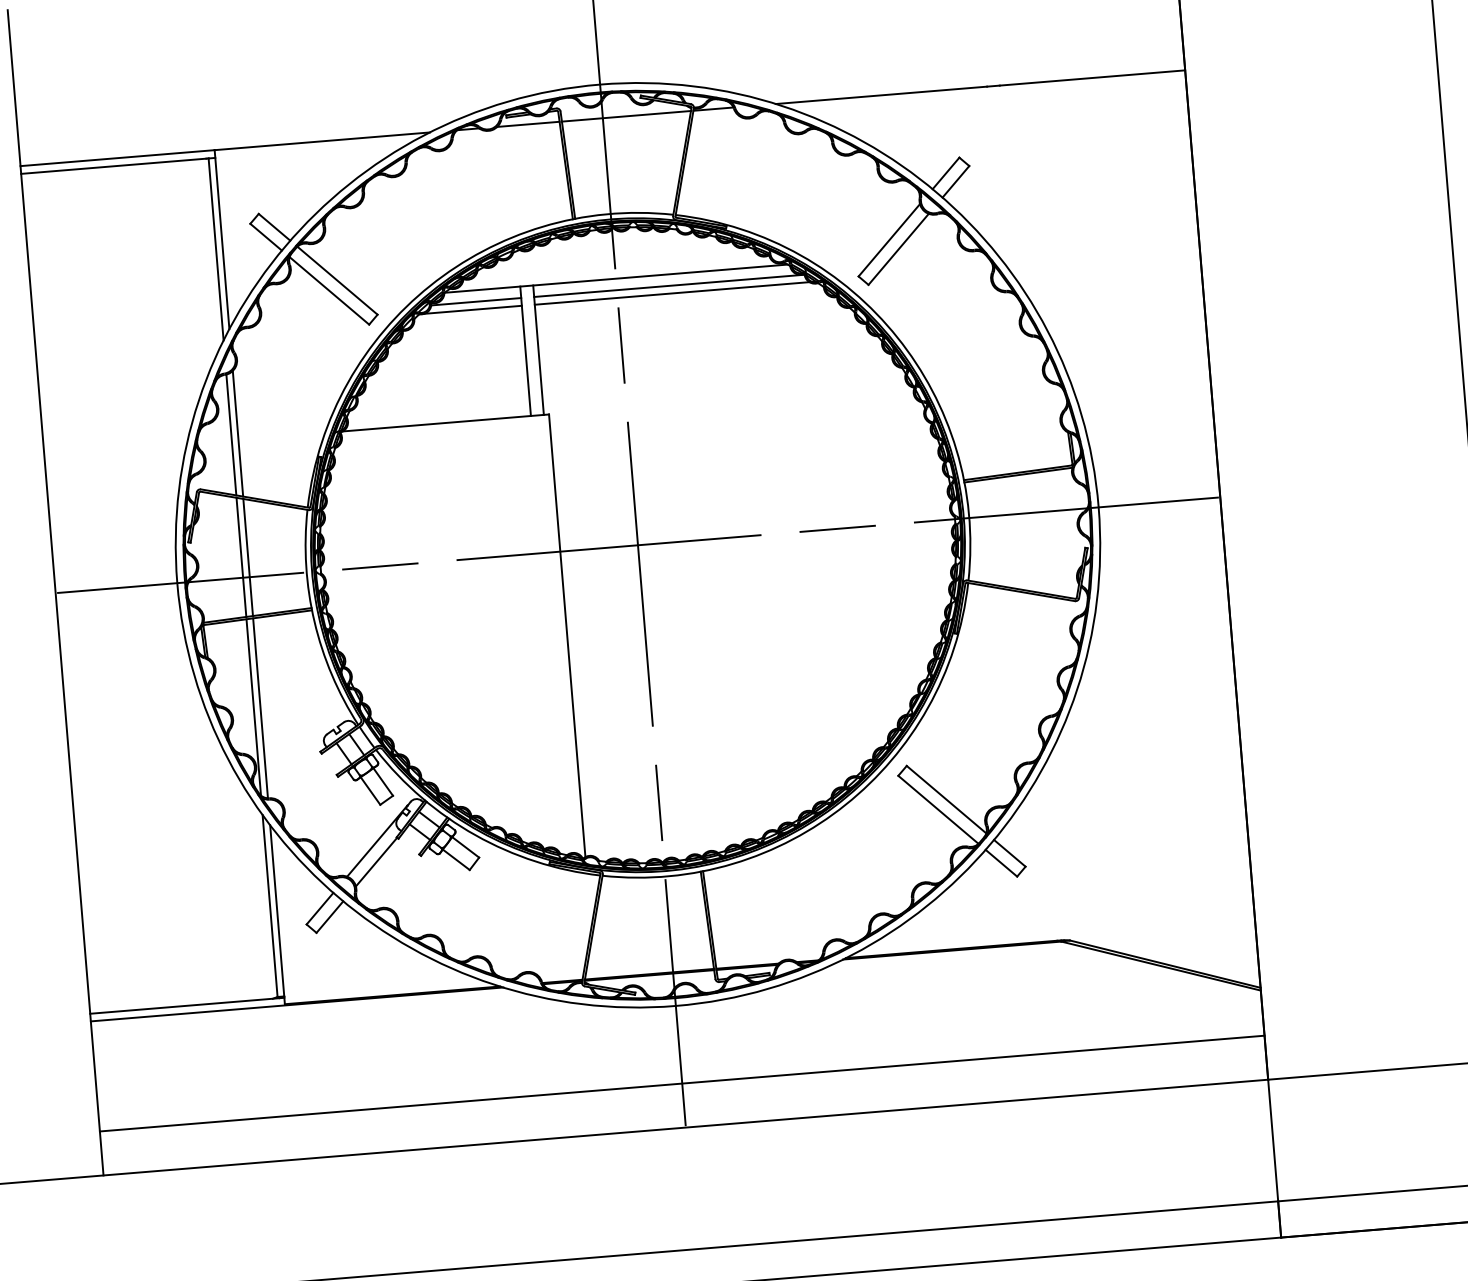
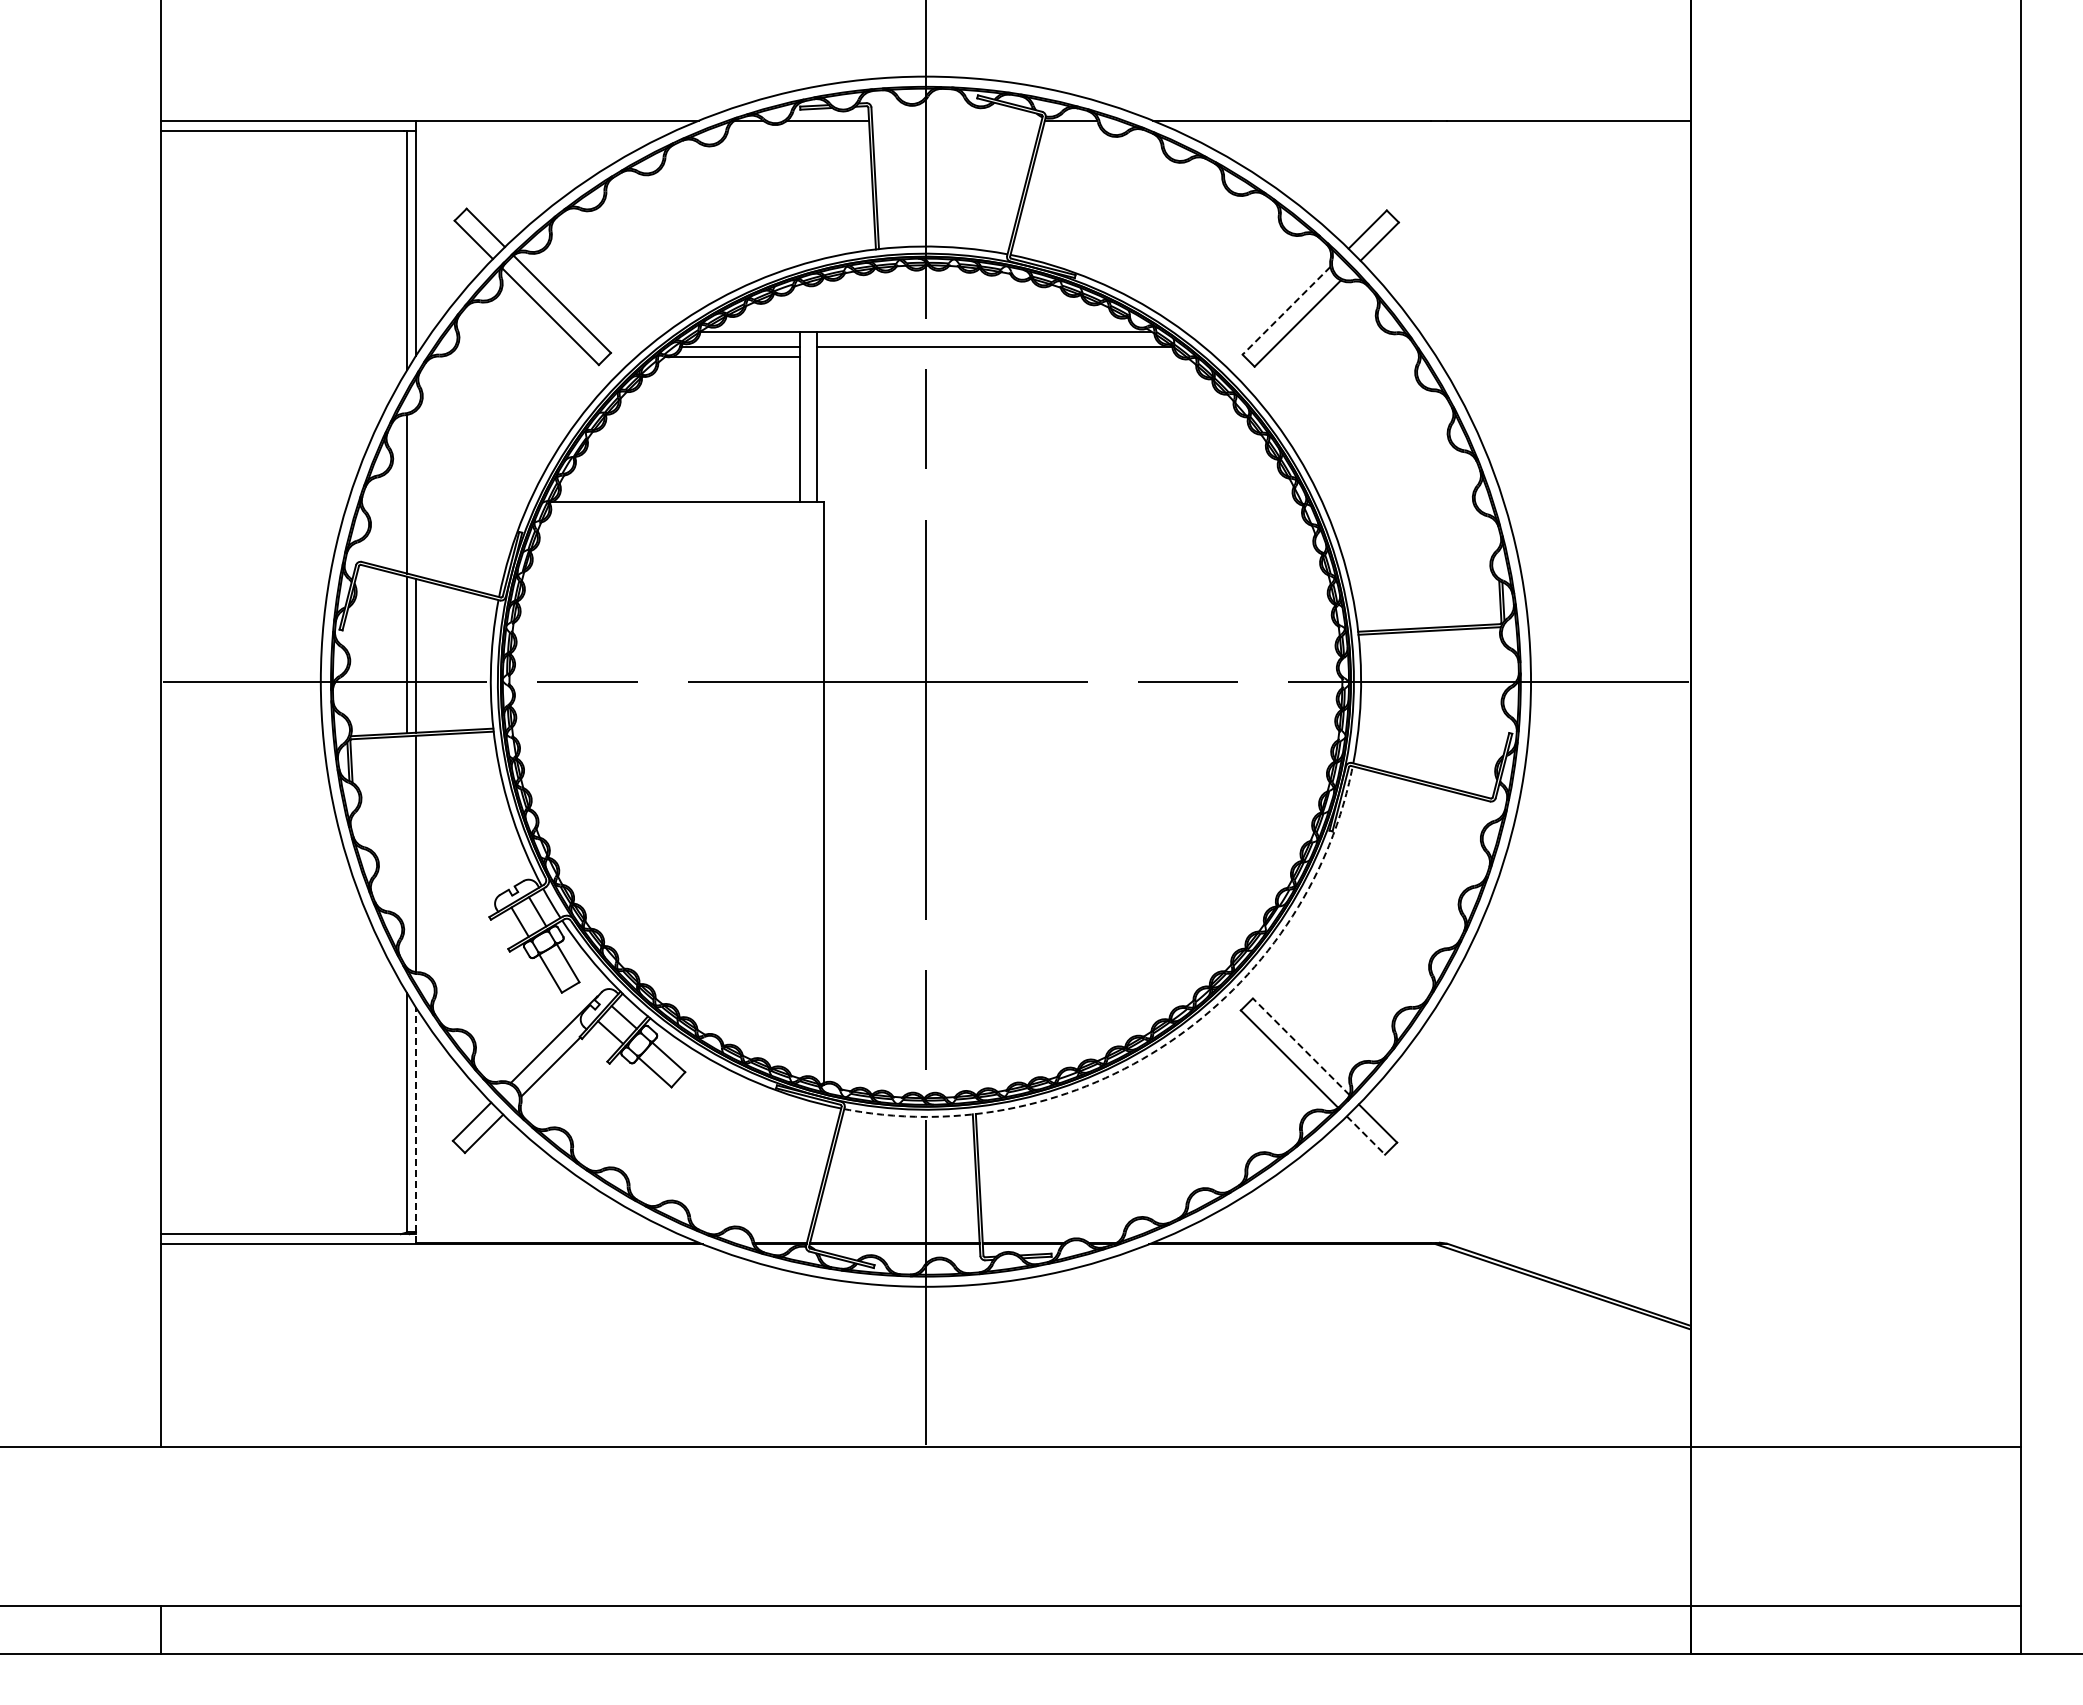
line: (626, 116) -> (956, 120), removed
line: (889, 240) -> (1286, 311), solid -> dashed
line: (675, 292) -> (1001, 356), removed
line: (238, 433) -> (416, 492), removed
line: (253, 706) -> (407, 851), removed
line: (945, 799) -> (1300, 1046), solid -> dashed
arc: (846, 804) -> (1169, 1042), solid -> dashed
line: (1001, 863) -> (1366, 1135), solid -> dashed
line: (277, 915) -> (416, 1125), solid -> dashed
line: (681, 1083) -> (925, 1388), removed

